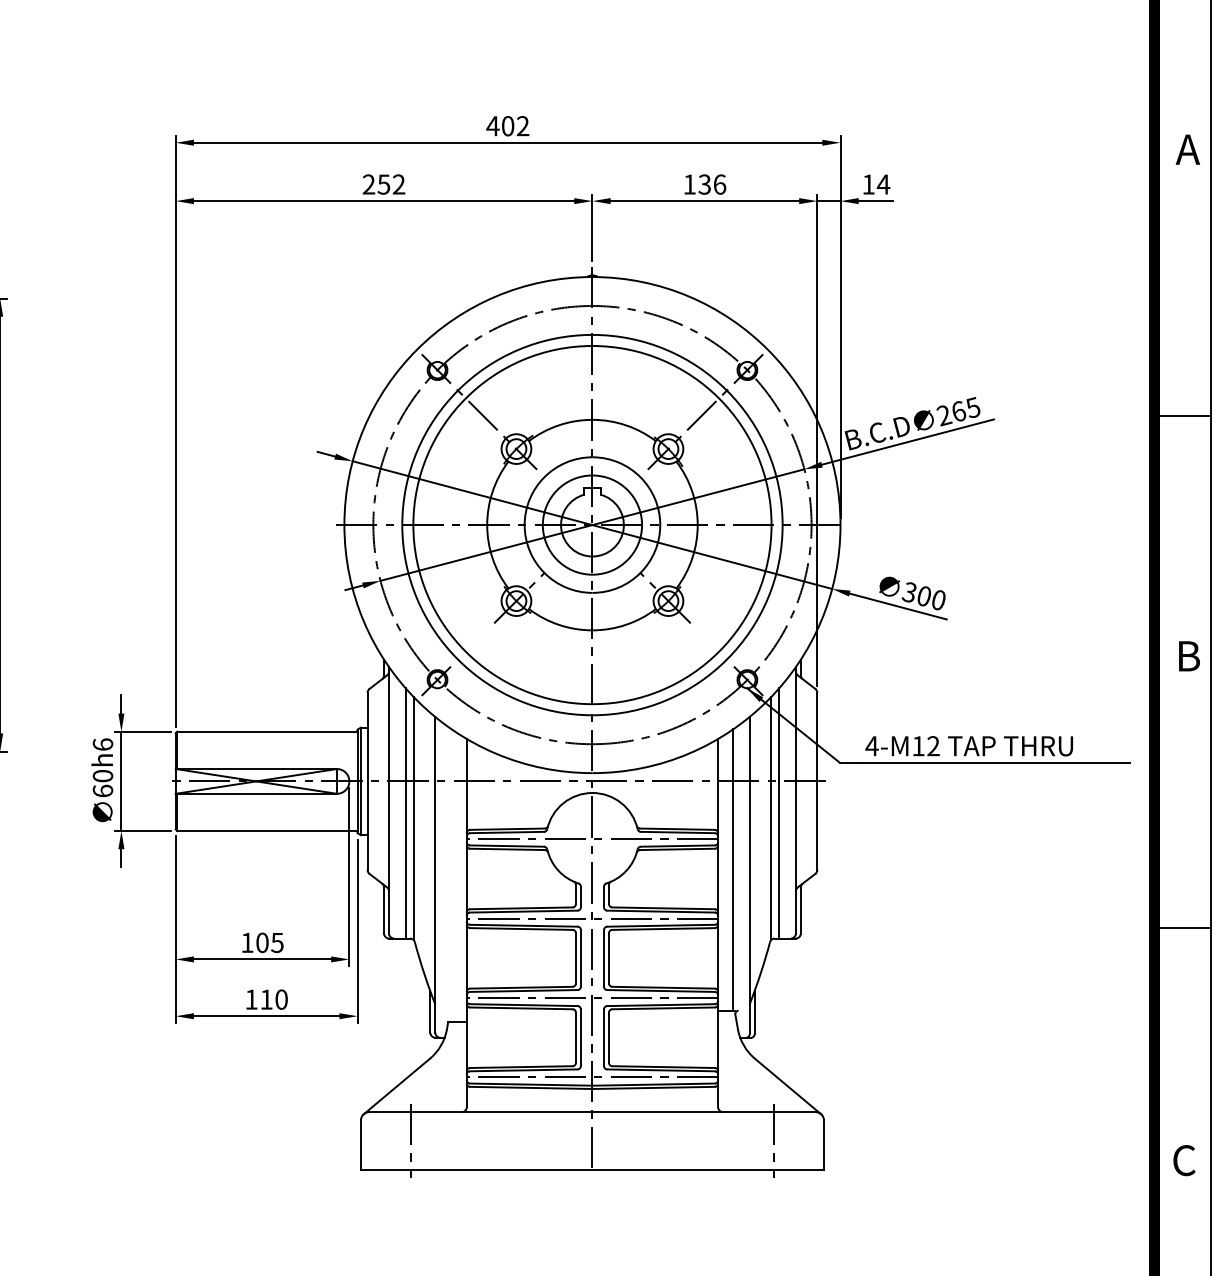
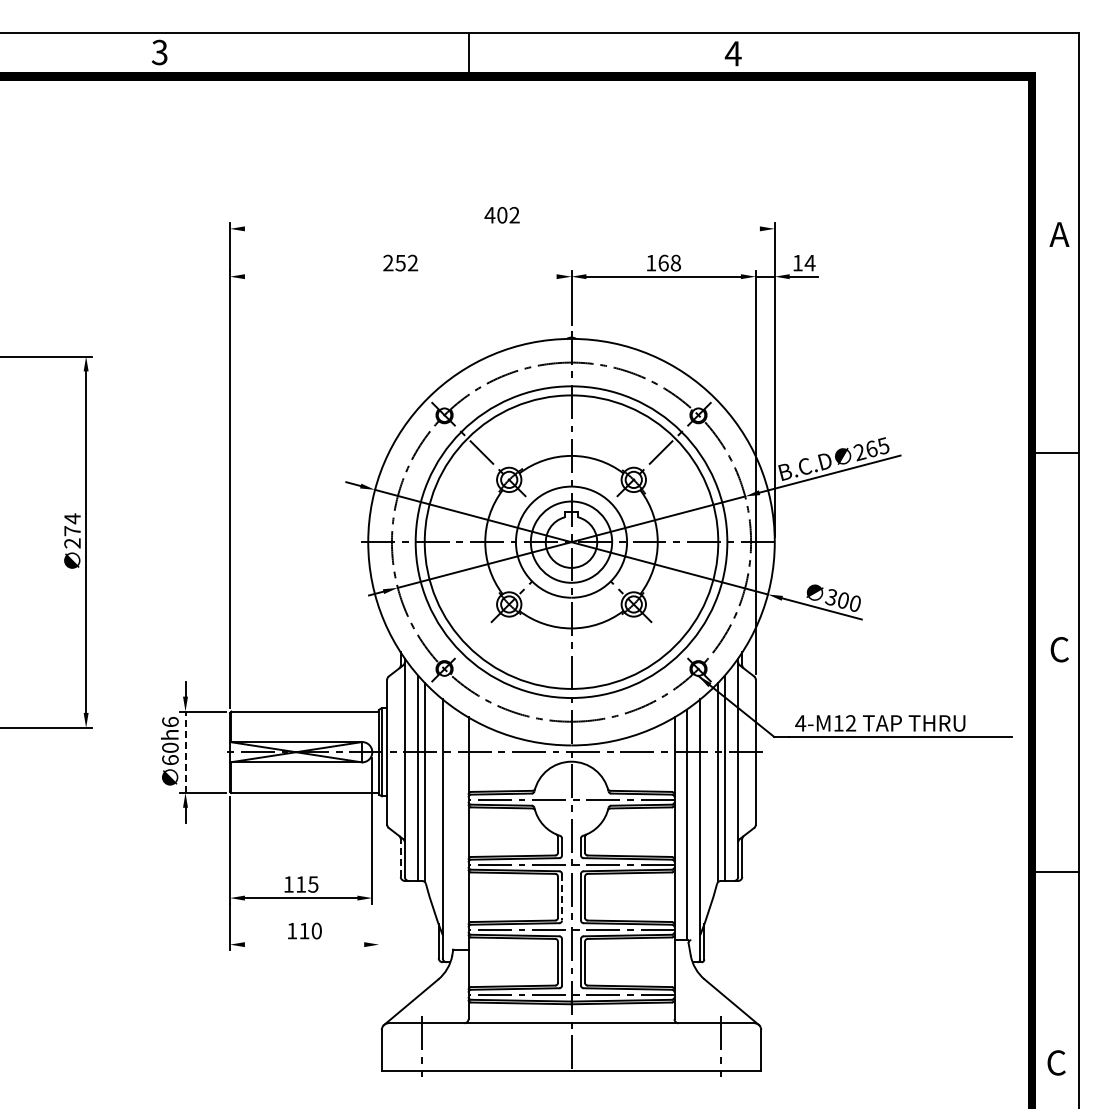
line: (507, 142) -> (501, 228), removed
text: (712, 183) -> (669, 262), 136 -> 168
line: (383, 200) -> (400, 276), removed
text: (1187, 656) -> (1059, 649), B -> C
line: (121, 781) -> (185, 752), solid -> dashed
line: (383, 911) -> (400, 858), solid -> dashed
line: (358, 931) -> (379, 875), removed
text: (262, 942) -> (301, 884), 105 -> 115
line: (581, 958) -> (562, 897), solid -> dashed
line: (266, 1016) -> (304, 944), removed

